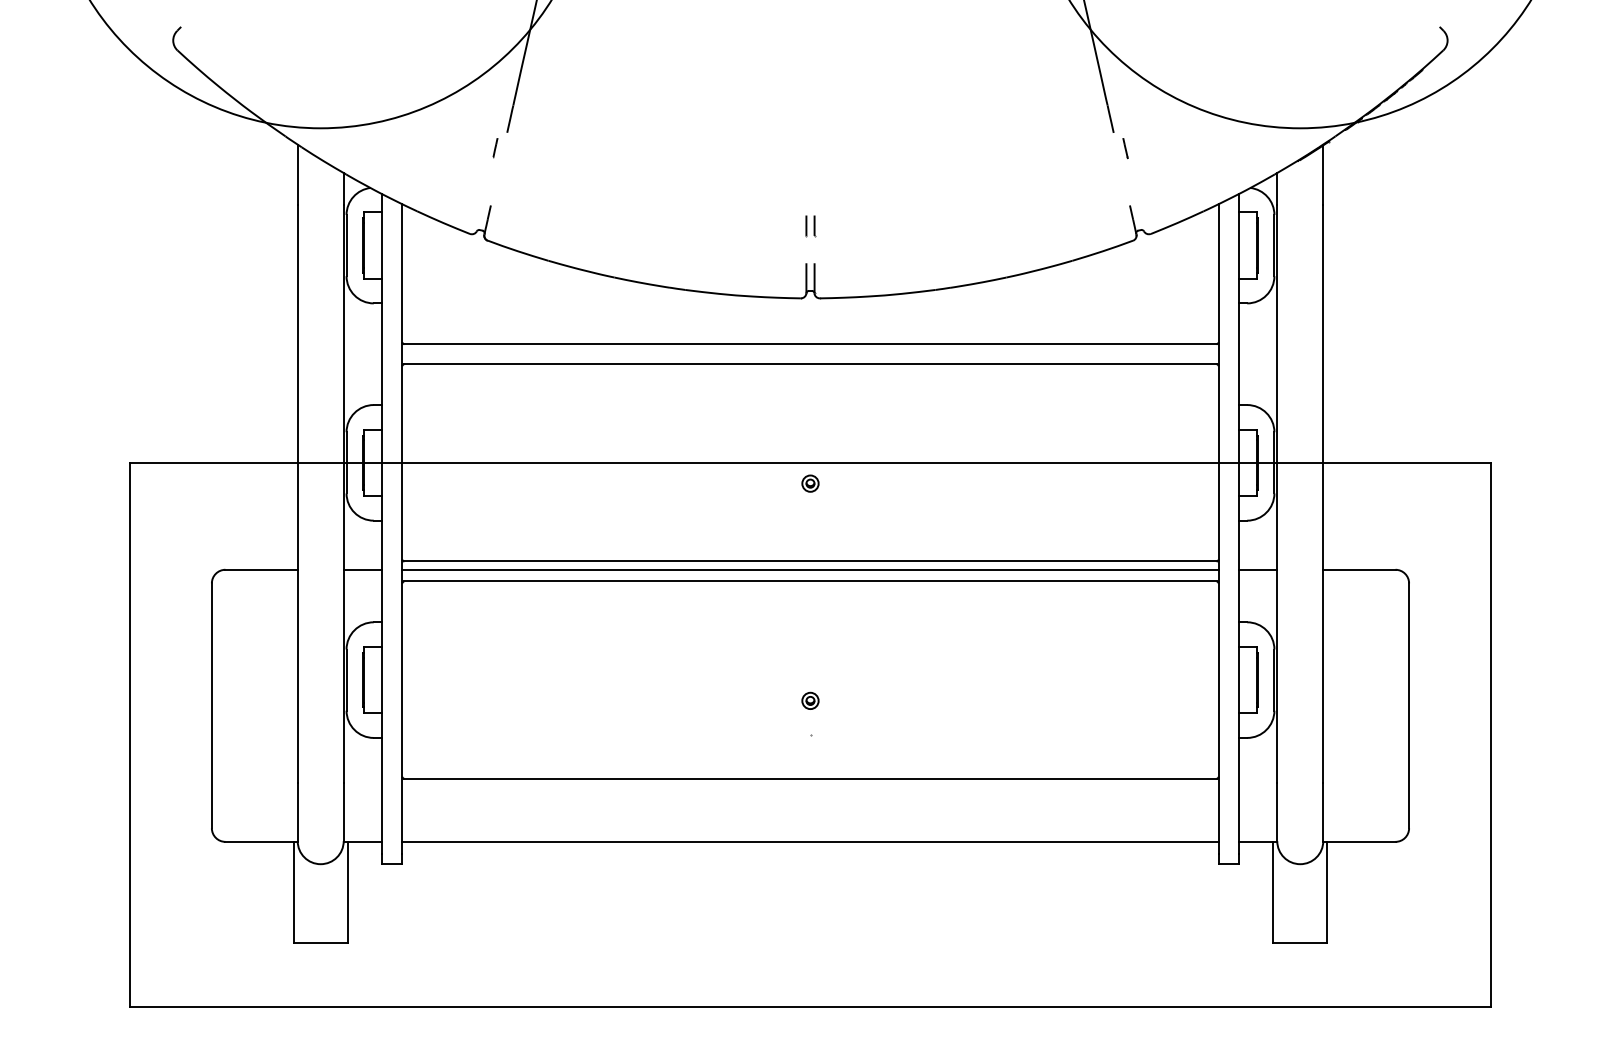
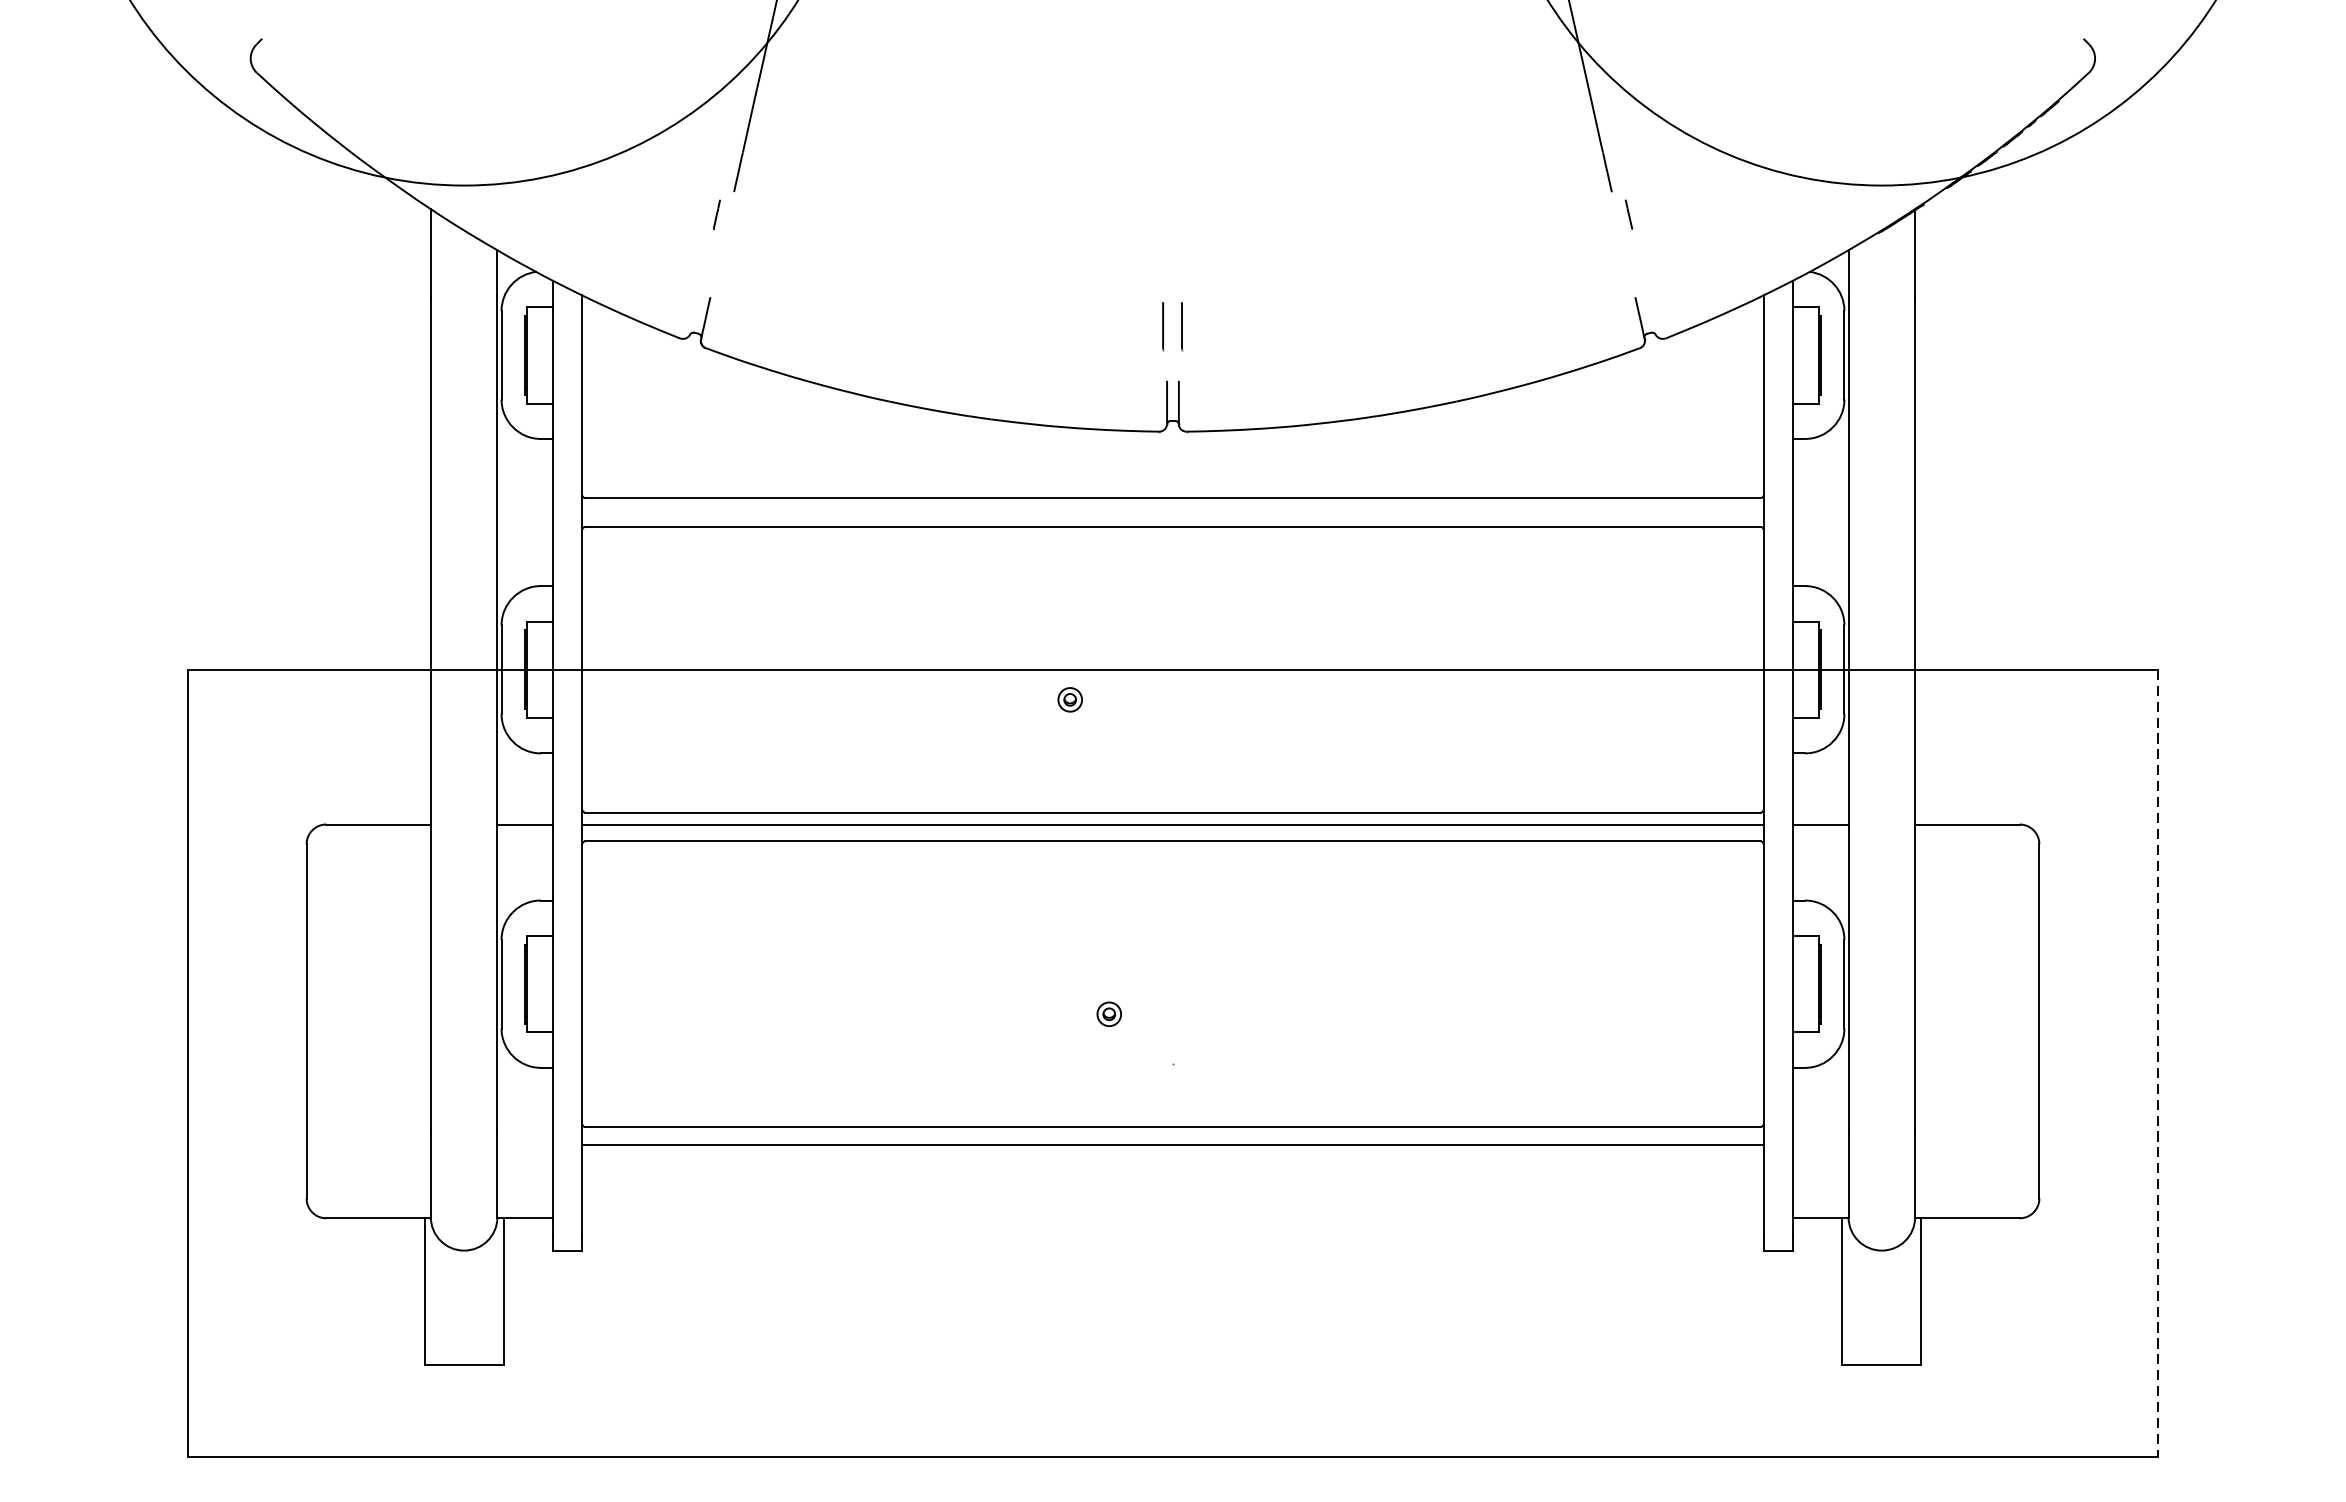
part: (810, 226) -> (1173, 327), size x1.6
part: (810, 483) -> (1070, 699), moved
part: (810, 700) -> (1109, 1013), moved
line: (1490, 735) -> (2157, 1064), solid -> dashed
line: (810, 841) -> (1173, 1143), moved

